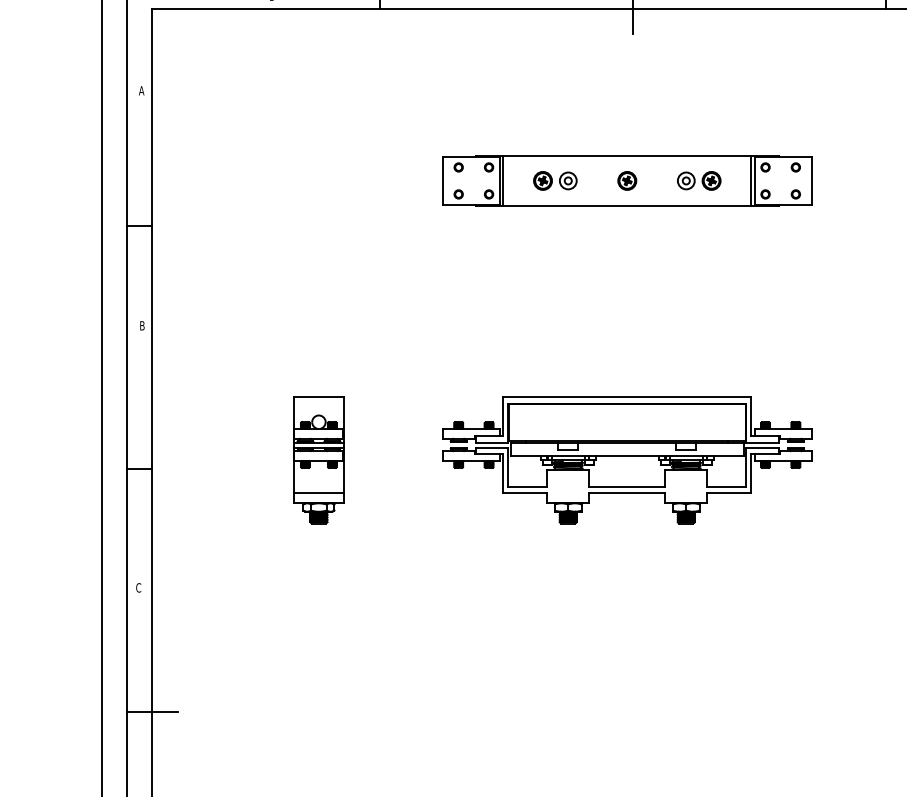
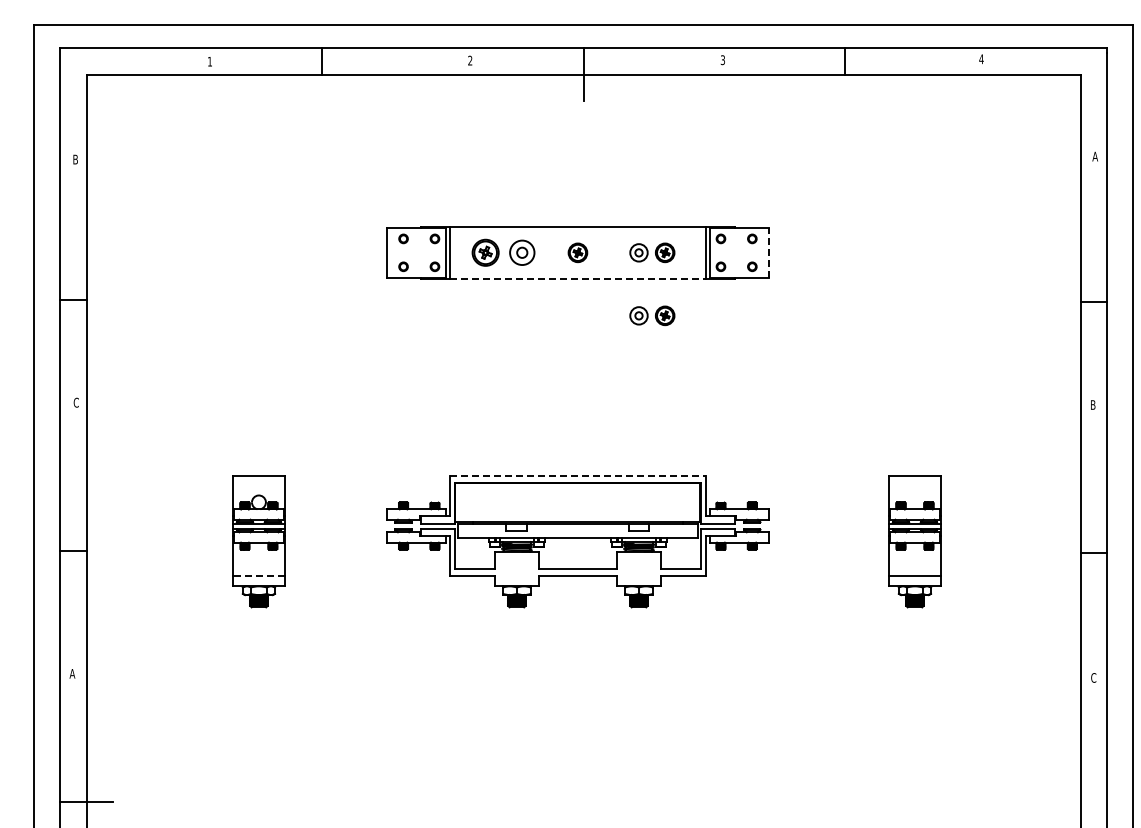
text: (141, 90) -> (75, 159), A -> B
part: (555, 180) -> (503, 252), size x1.4
line: (812, 180) -> (769, 252), solid -> dashed
line: (627, 206) -> (578, 279), solid -> dashed
part: (699, 241) -> (652, 315), added
text: (141, 325) -> (75, 402), B -> C
line: (627, 397) -> (578, 476), solid -> dashed
line: (318, 492) -> (258, 575), solid -> dashed
text: (138, 587) -> (72, 673), C -> A

